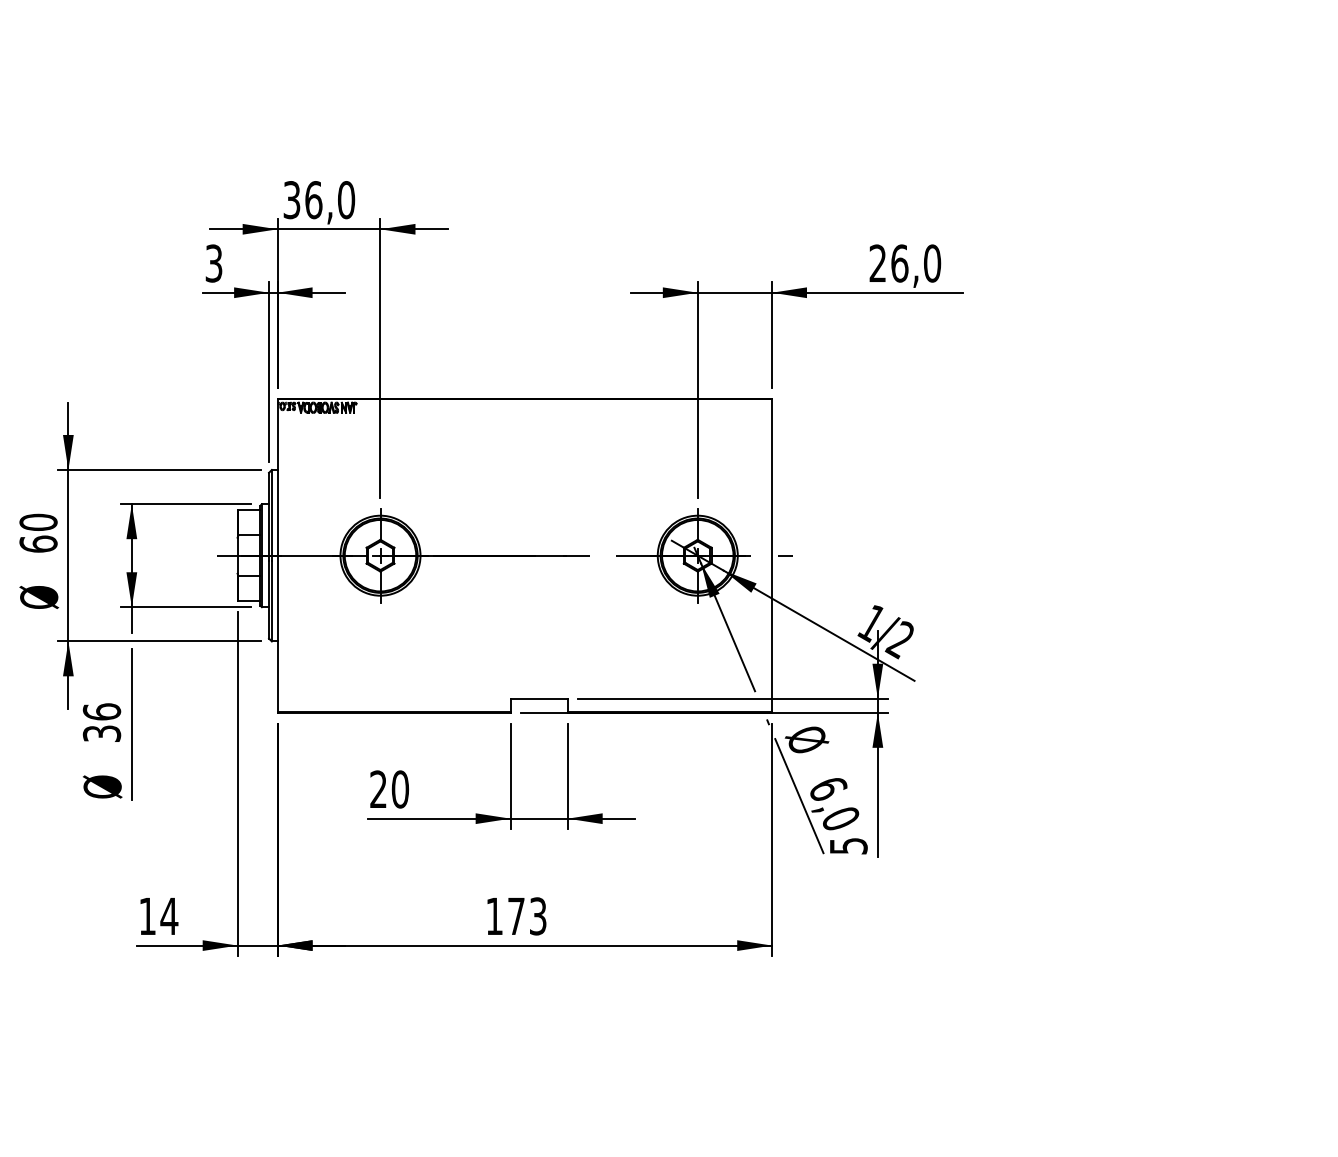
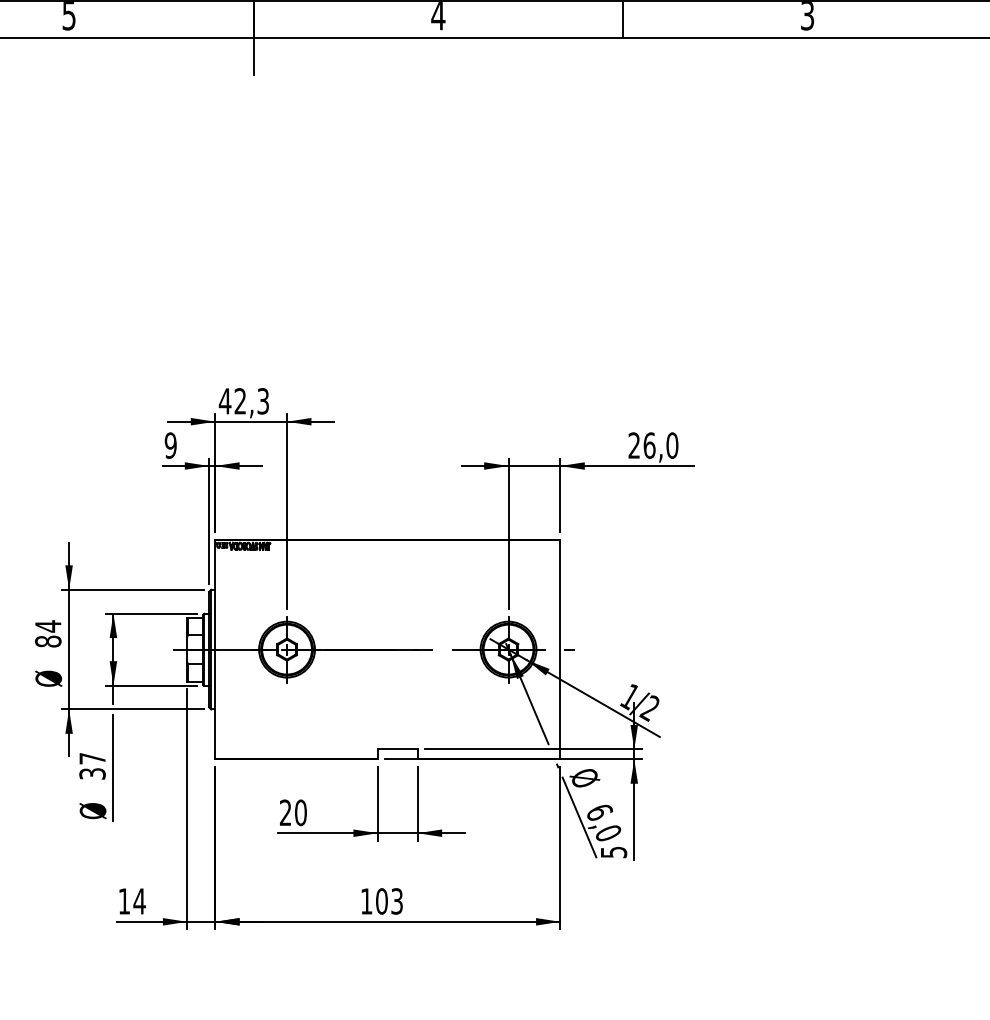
text: (318, 200) -> (243, 401), 36,0 -> 42,3
text: (213, 263) -> (170, 445), 3 -> 9
text: (38, 532) -> (48, 633), 60 -> 84
text: (101, 711) -> (92, 758), 36 -> 37
text: (515, 916) -> (381, 901), 173 -> 103

